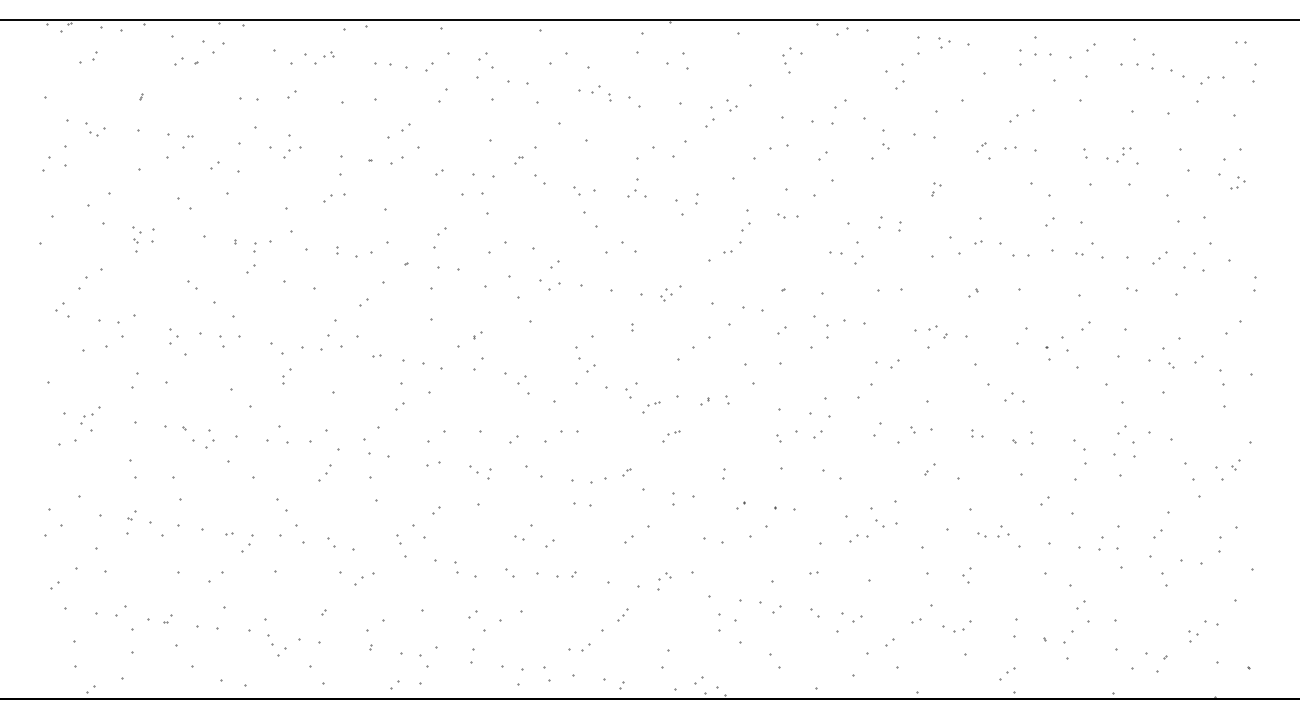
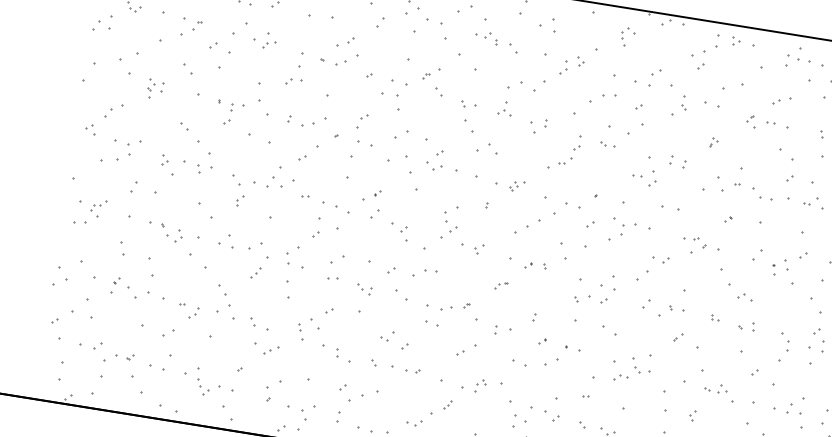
part: (651, 407) -> (490, 263), removed

